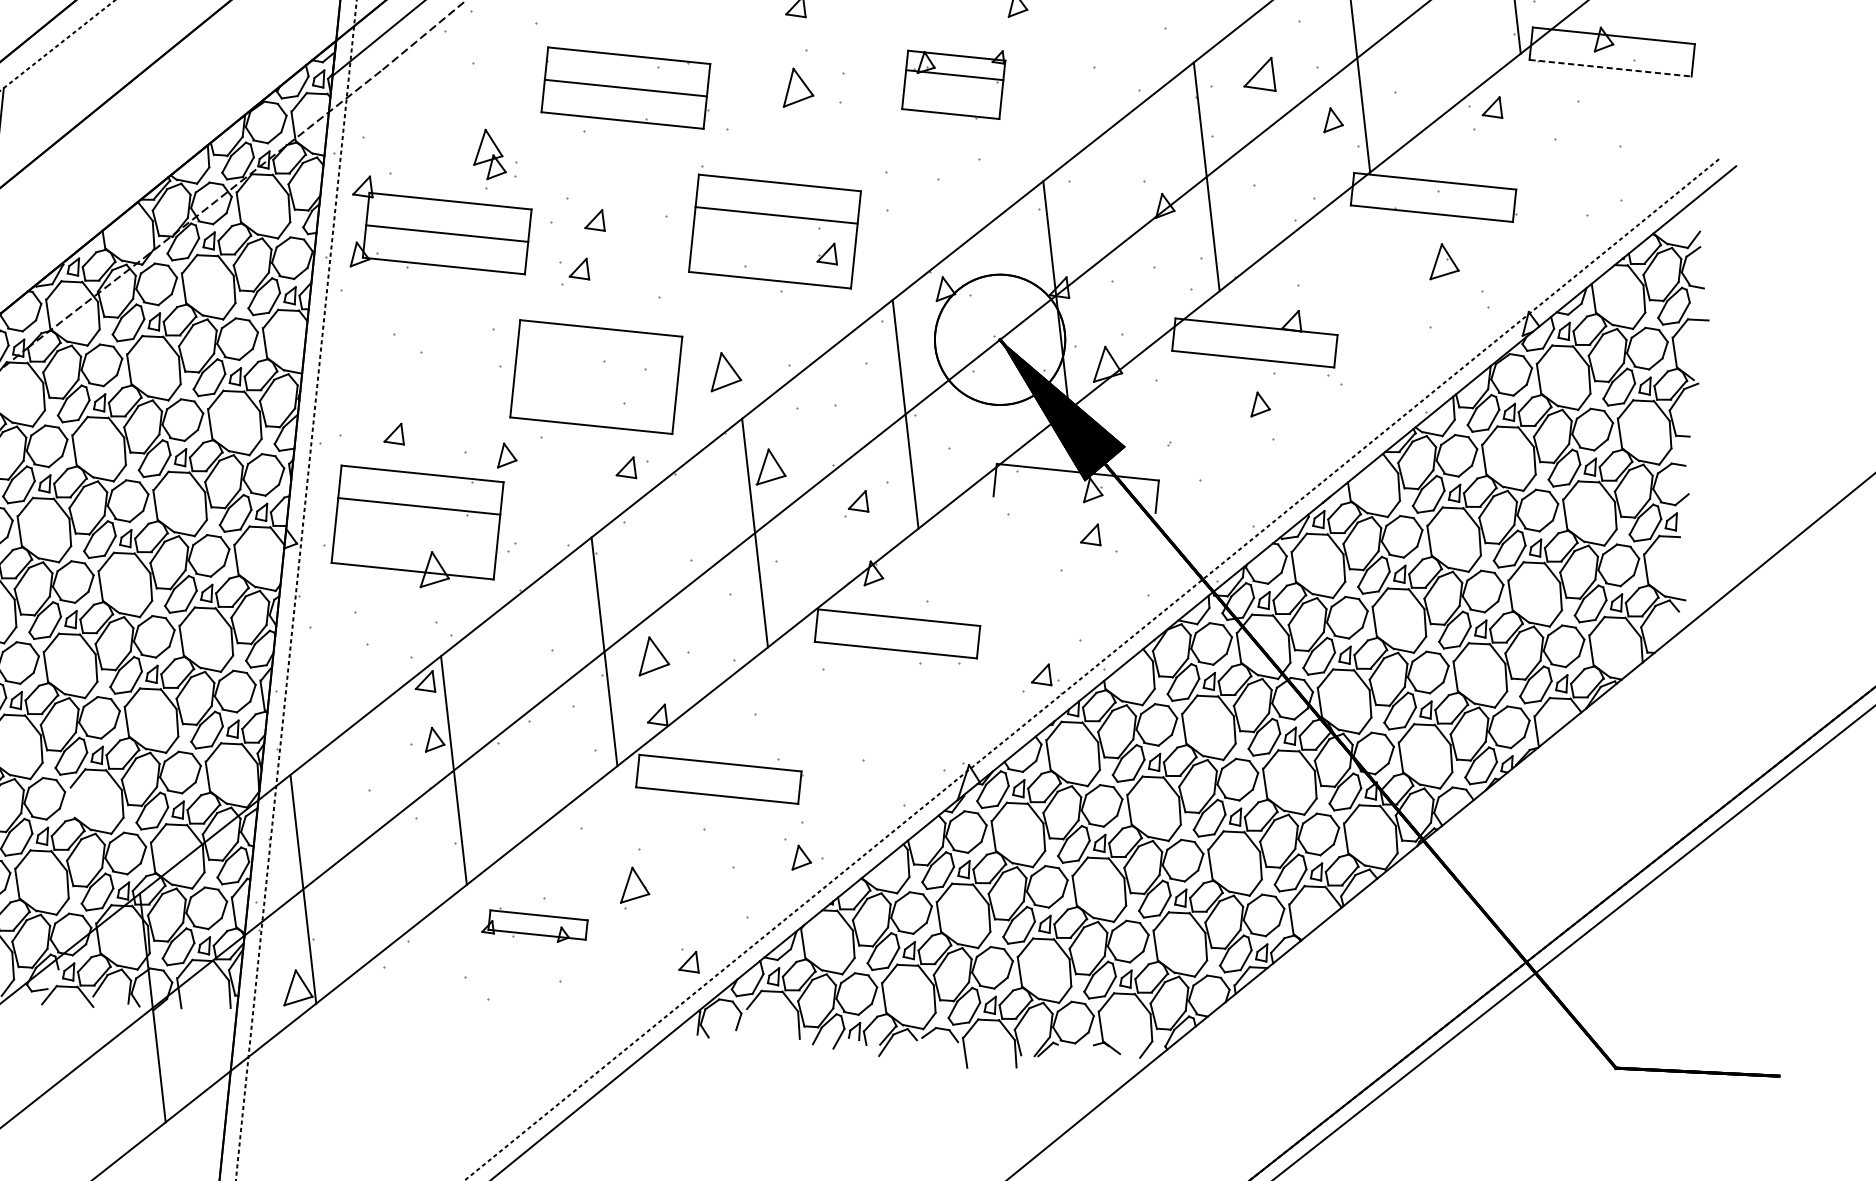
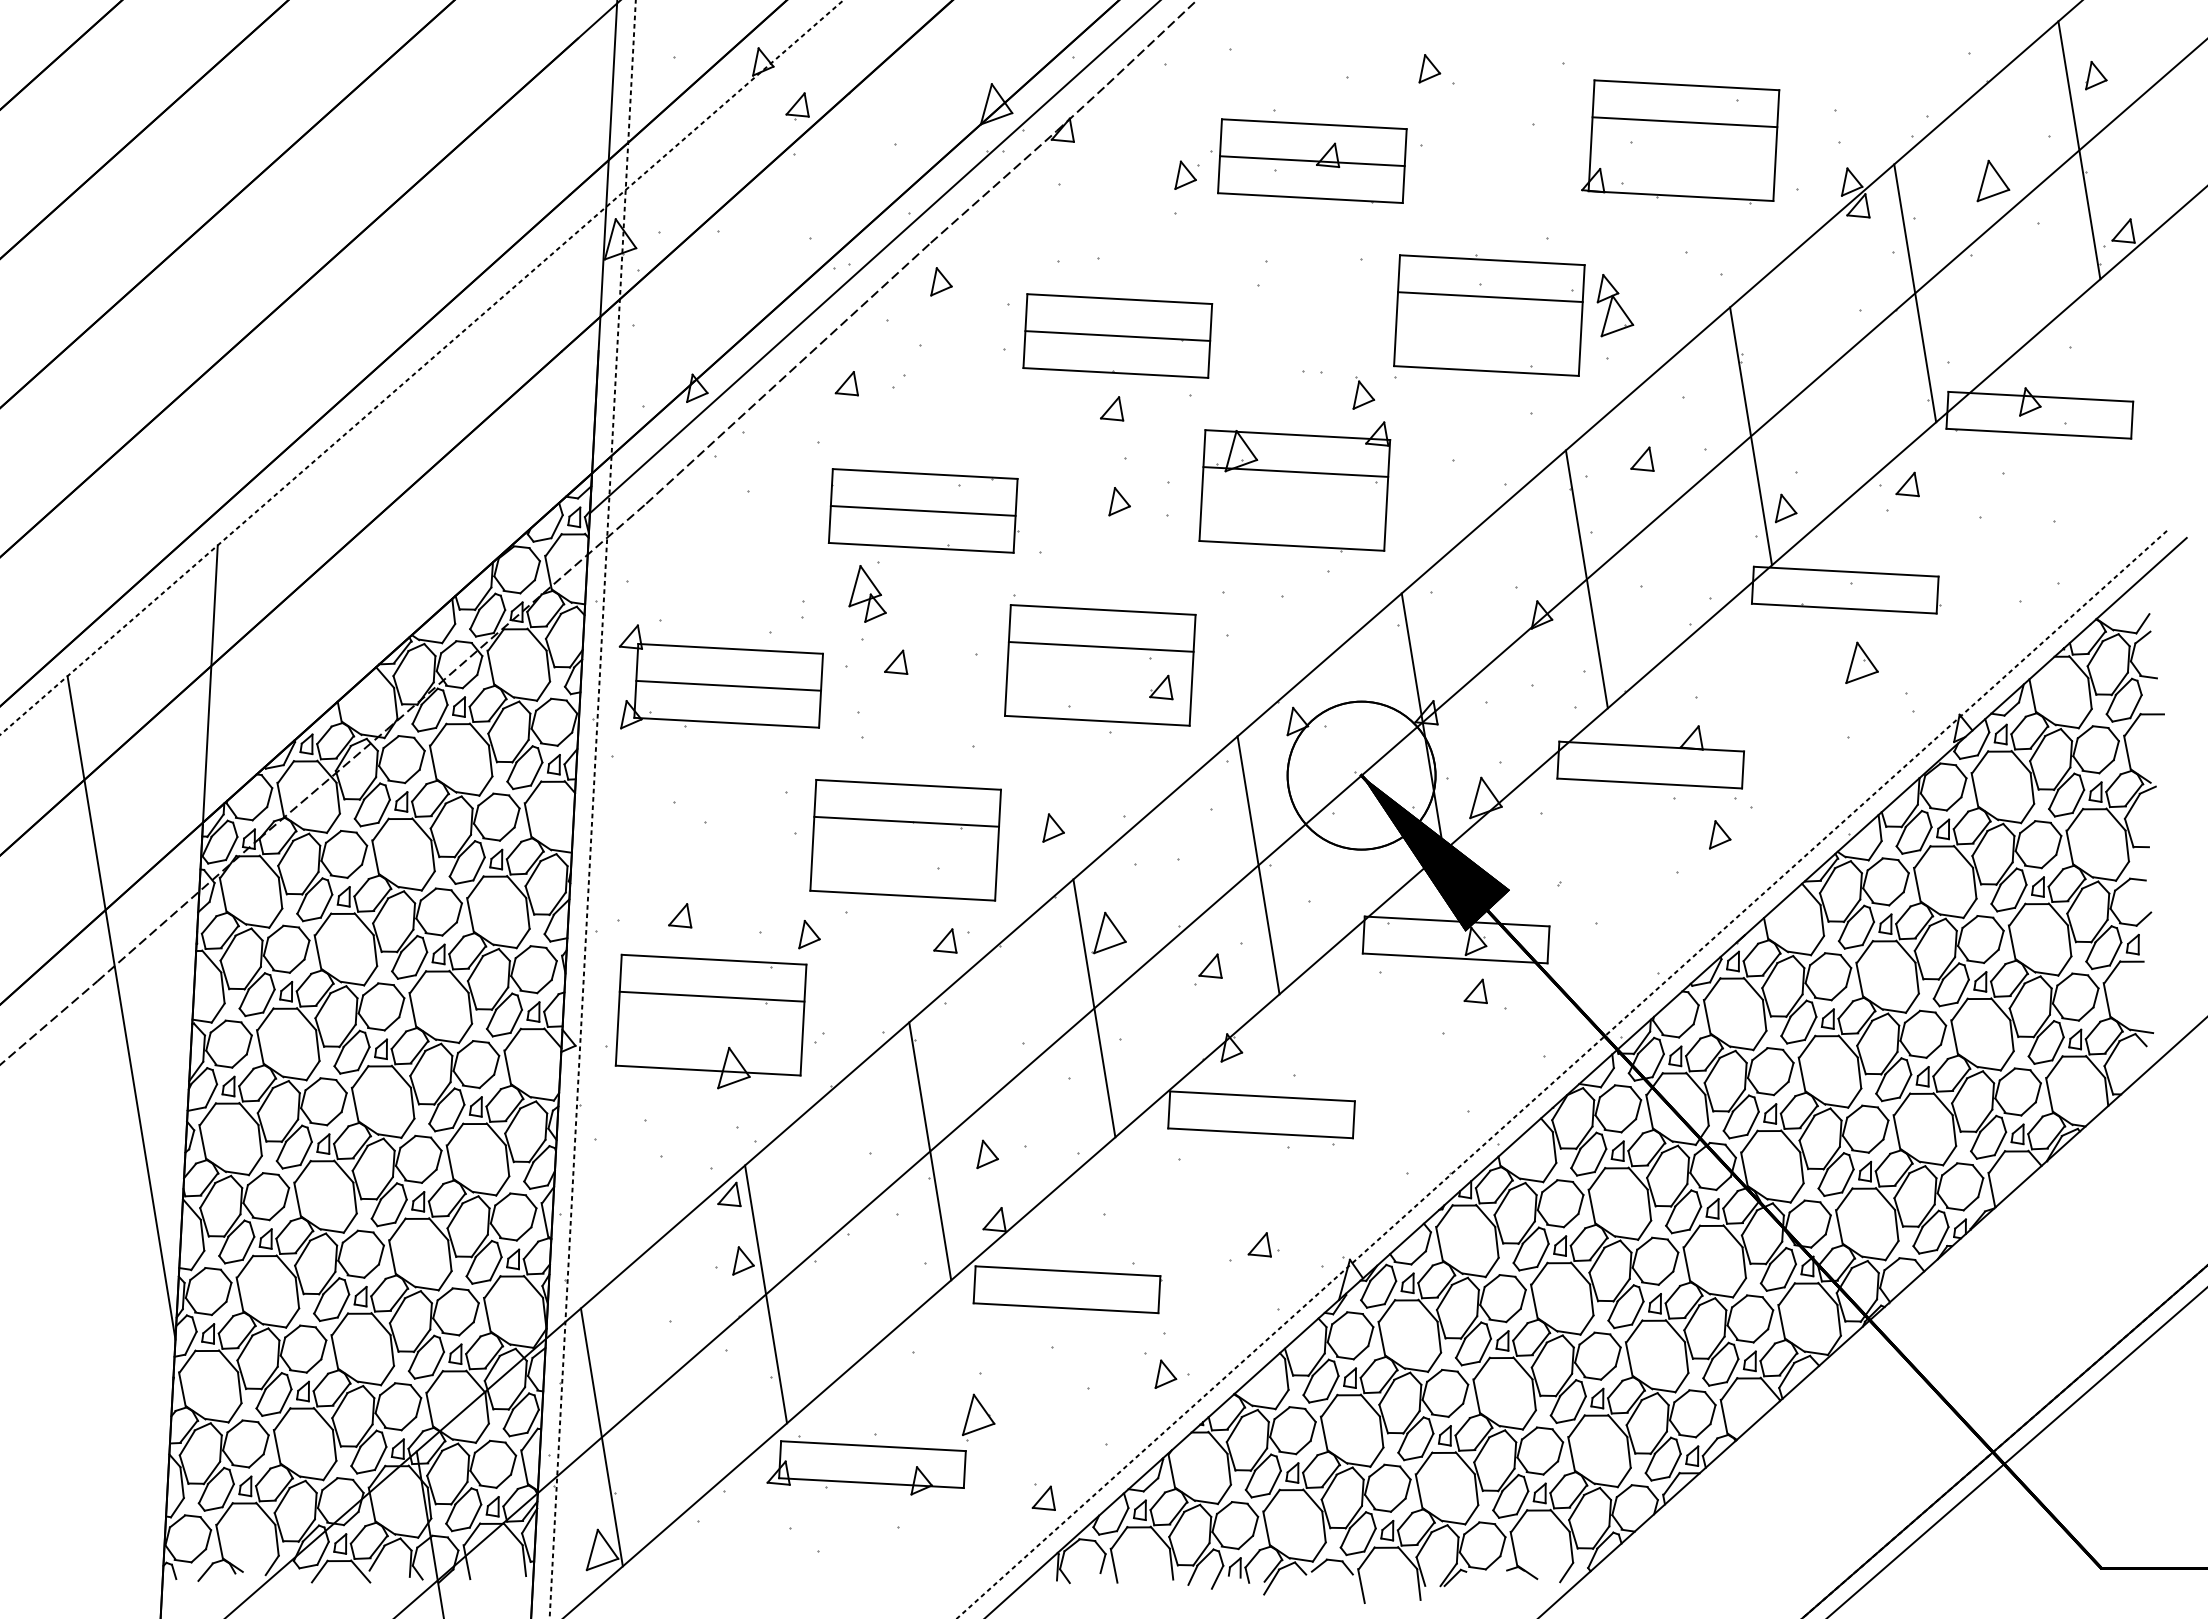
line: (1611, 68) -> (2039, 433), dashed -> solid
part: (1260, 72) -> (1642, 458), size x0.62
part: (953, 82) -> (1294, 486), size x1.67
part: (798, 88) -> (1119, 501), size x0.62
part: (1334, 120) -> (1786, 508), moved
part: (490, 154) -> (867, 593), moved
part: (580, 268) -> (881, 717), removed
line: (597, 360) -> (906, 821), added
part: (726, 372) -> (1053, 827), size x0.62
part: (1261, 404) -> (1720, 834), moved
line: (1073, 504) -> (1454, 958), added
part: (654, 657) -> (987, 1154), size x0.62
part: (1045, 674) -> (1263, 1244), moved
line: (71, 803) -> (334, 1352), added
part: (534, 925) -> (866, 1465), size x1.67
line: (52, 978) -> (322, 1552), added
line: (747, 1023) -> (1113, 1565), added

